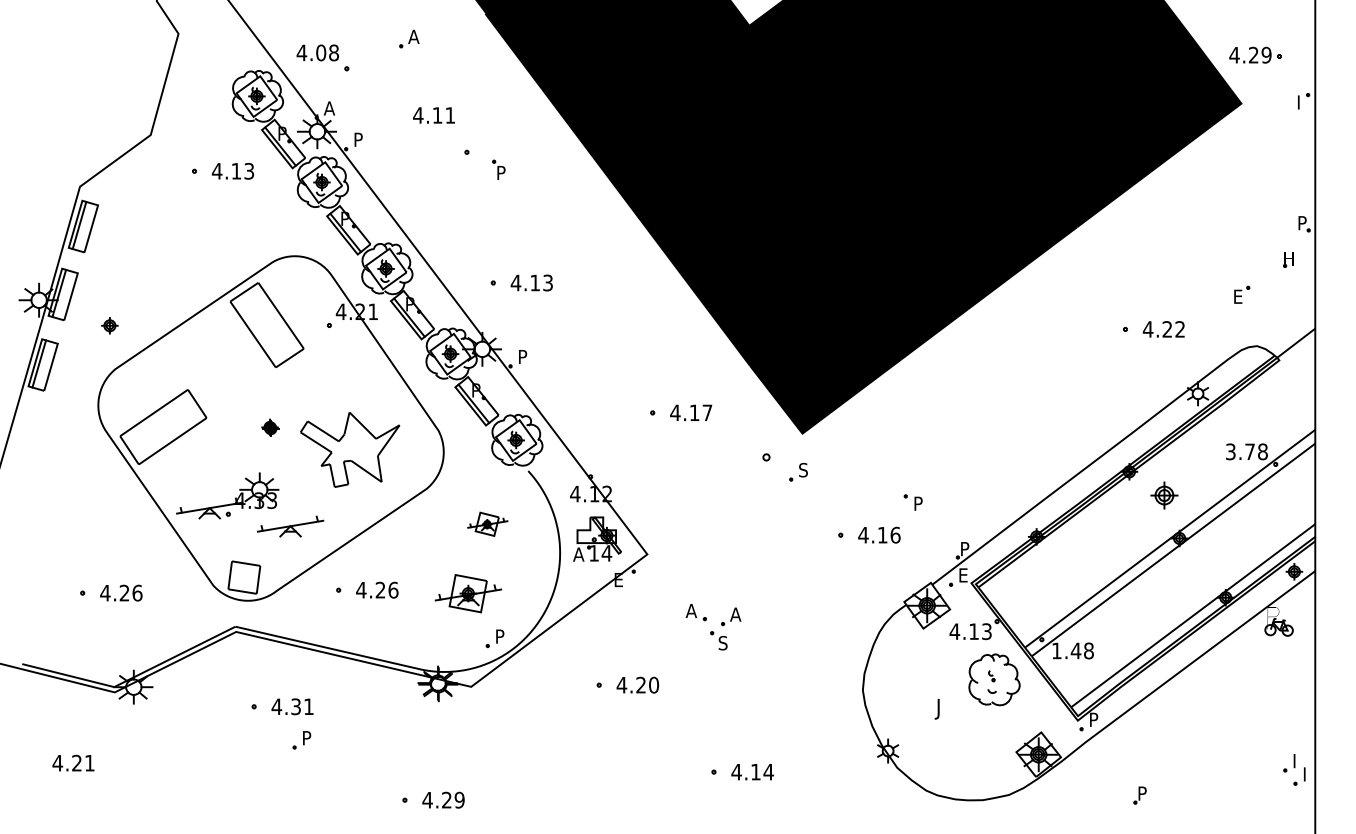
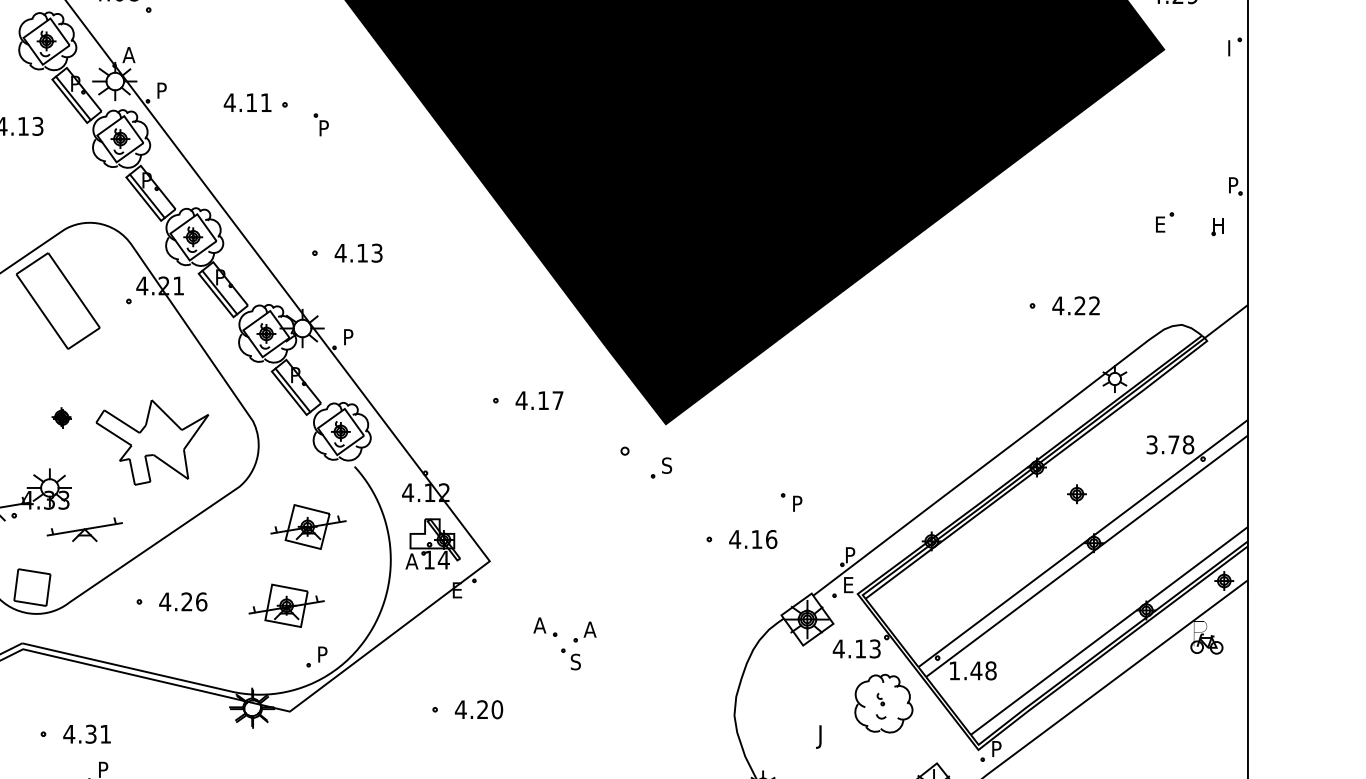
text: (433, 115) -> (247, 102), moved
part: (1242, 294) -> (1165, 221), moved
part: (1164, 494) -> (1076, 493), size x0.62
part: (487, 524) -> (308, 527), size x1.67

